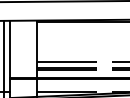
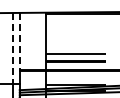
line: (10, 49) -> (19, 41), solid -> dashed
line: (4, 56) -> (13, 48), solid -> dashed

